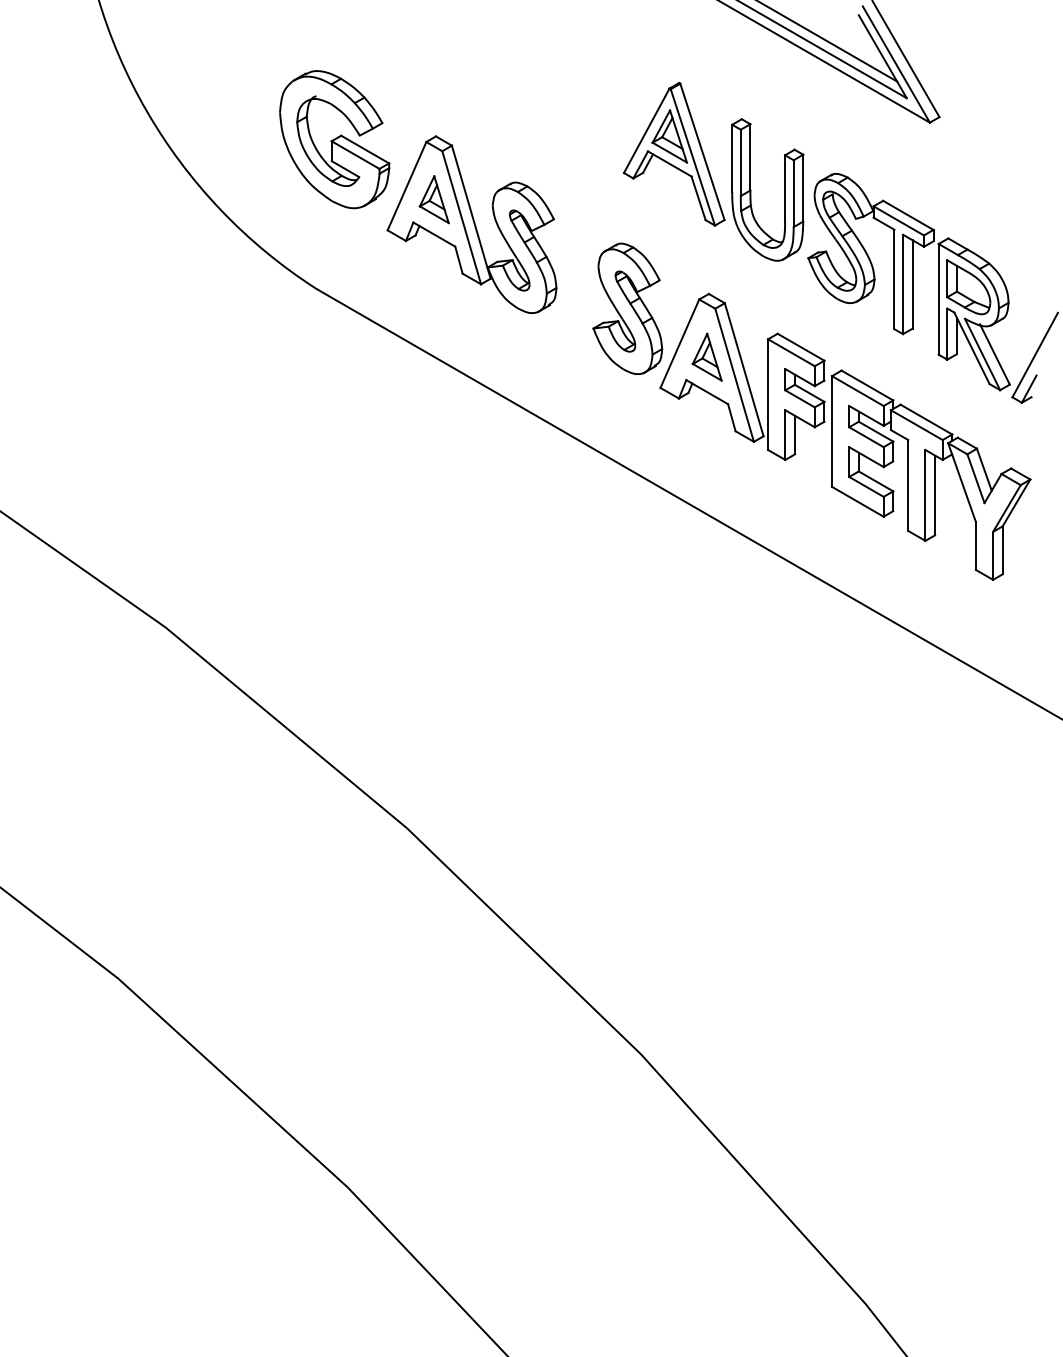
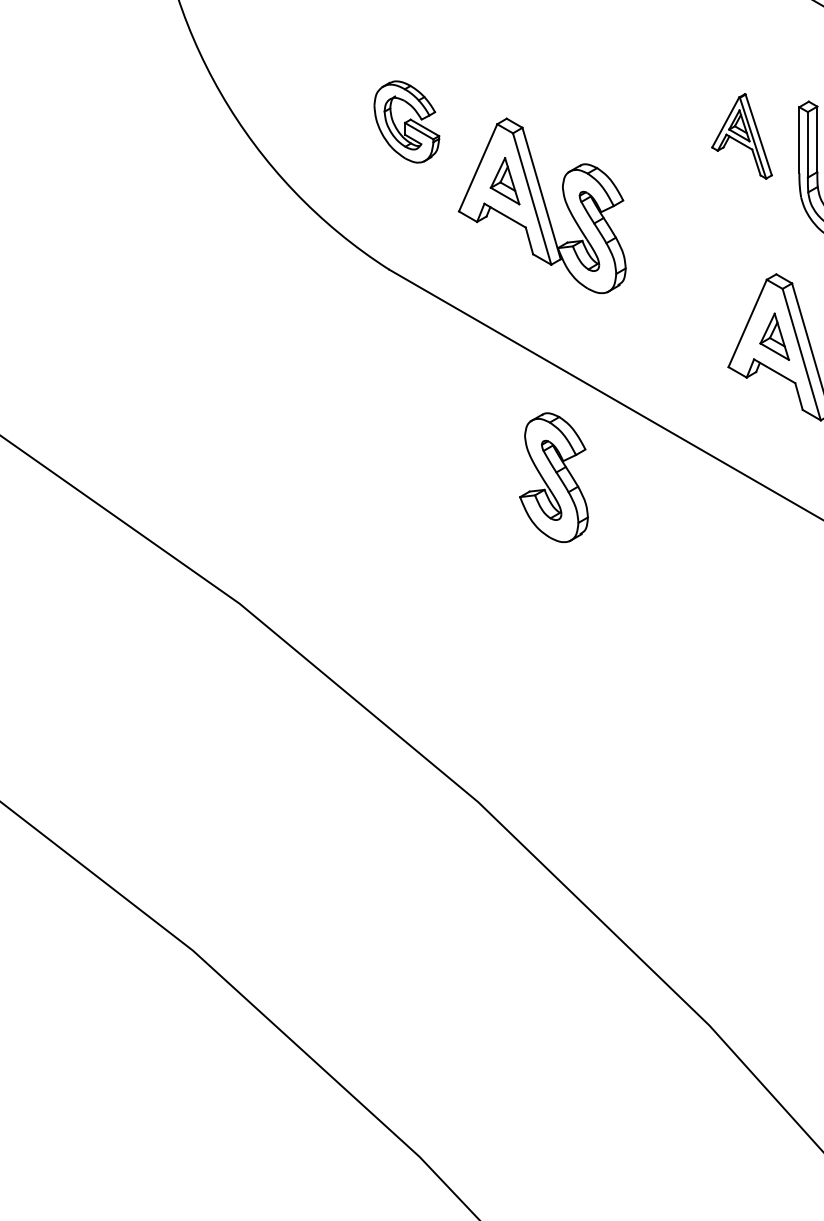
part: (334, 139) -> (406, 121), size x0.6
part: (673, 154) -> (741, 136), size x0.6
part: (627, 308) -> (553, 477), moved

